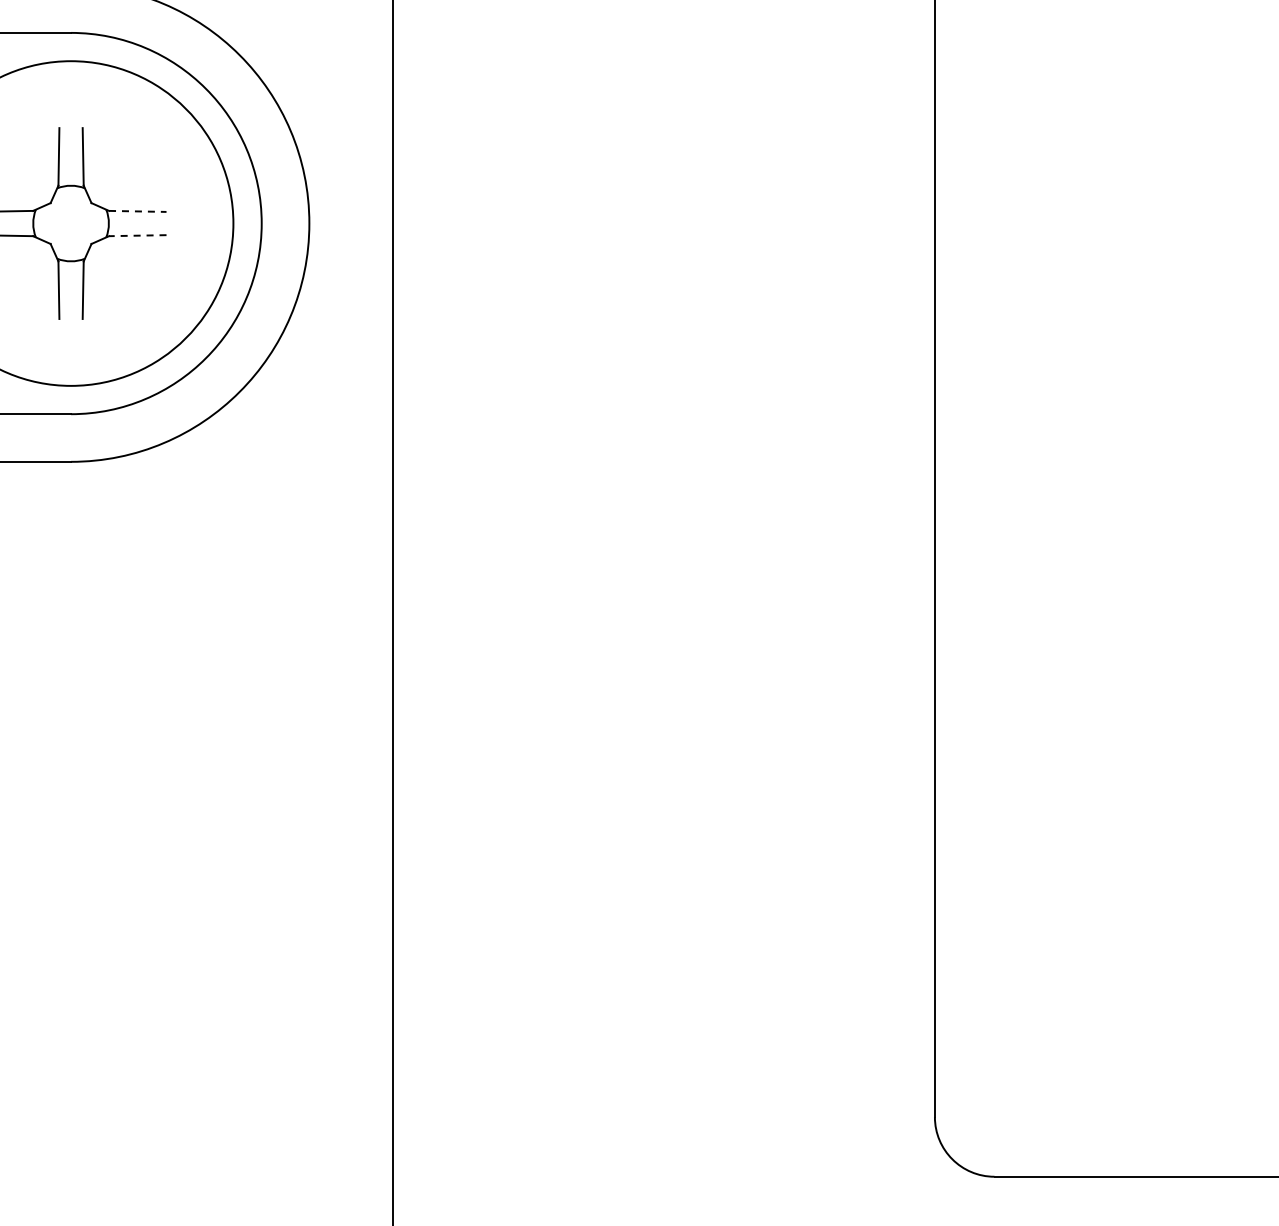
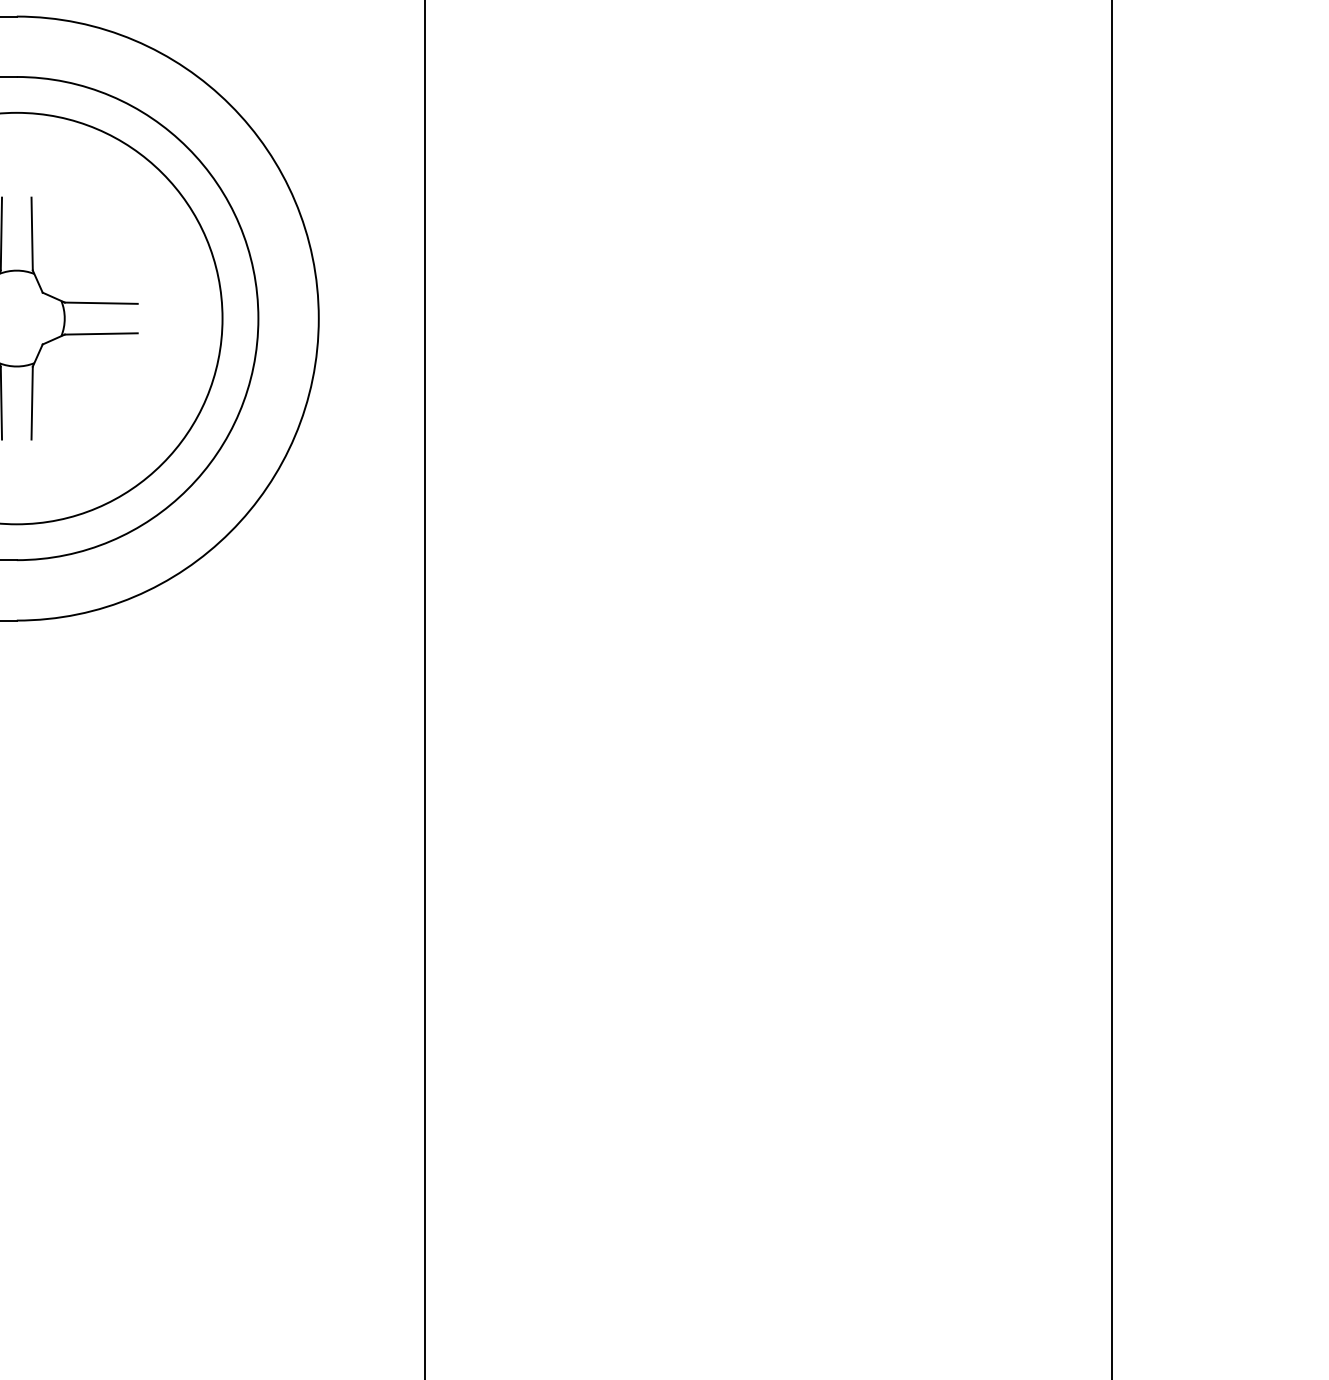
line: (137, 211) -> (100, 303), dashed -> solid
line: (137, 235) -> (100, 333), dashed -> solid

